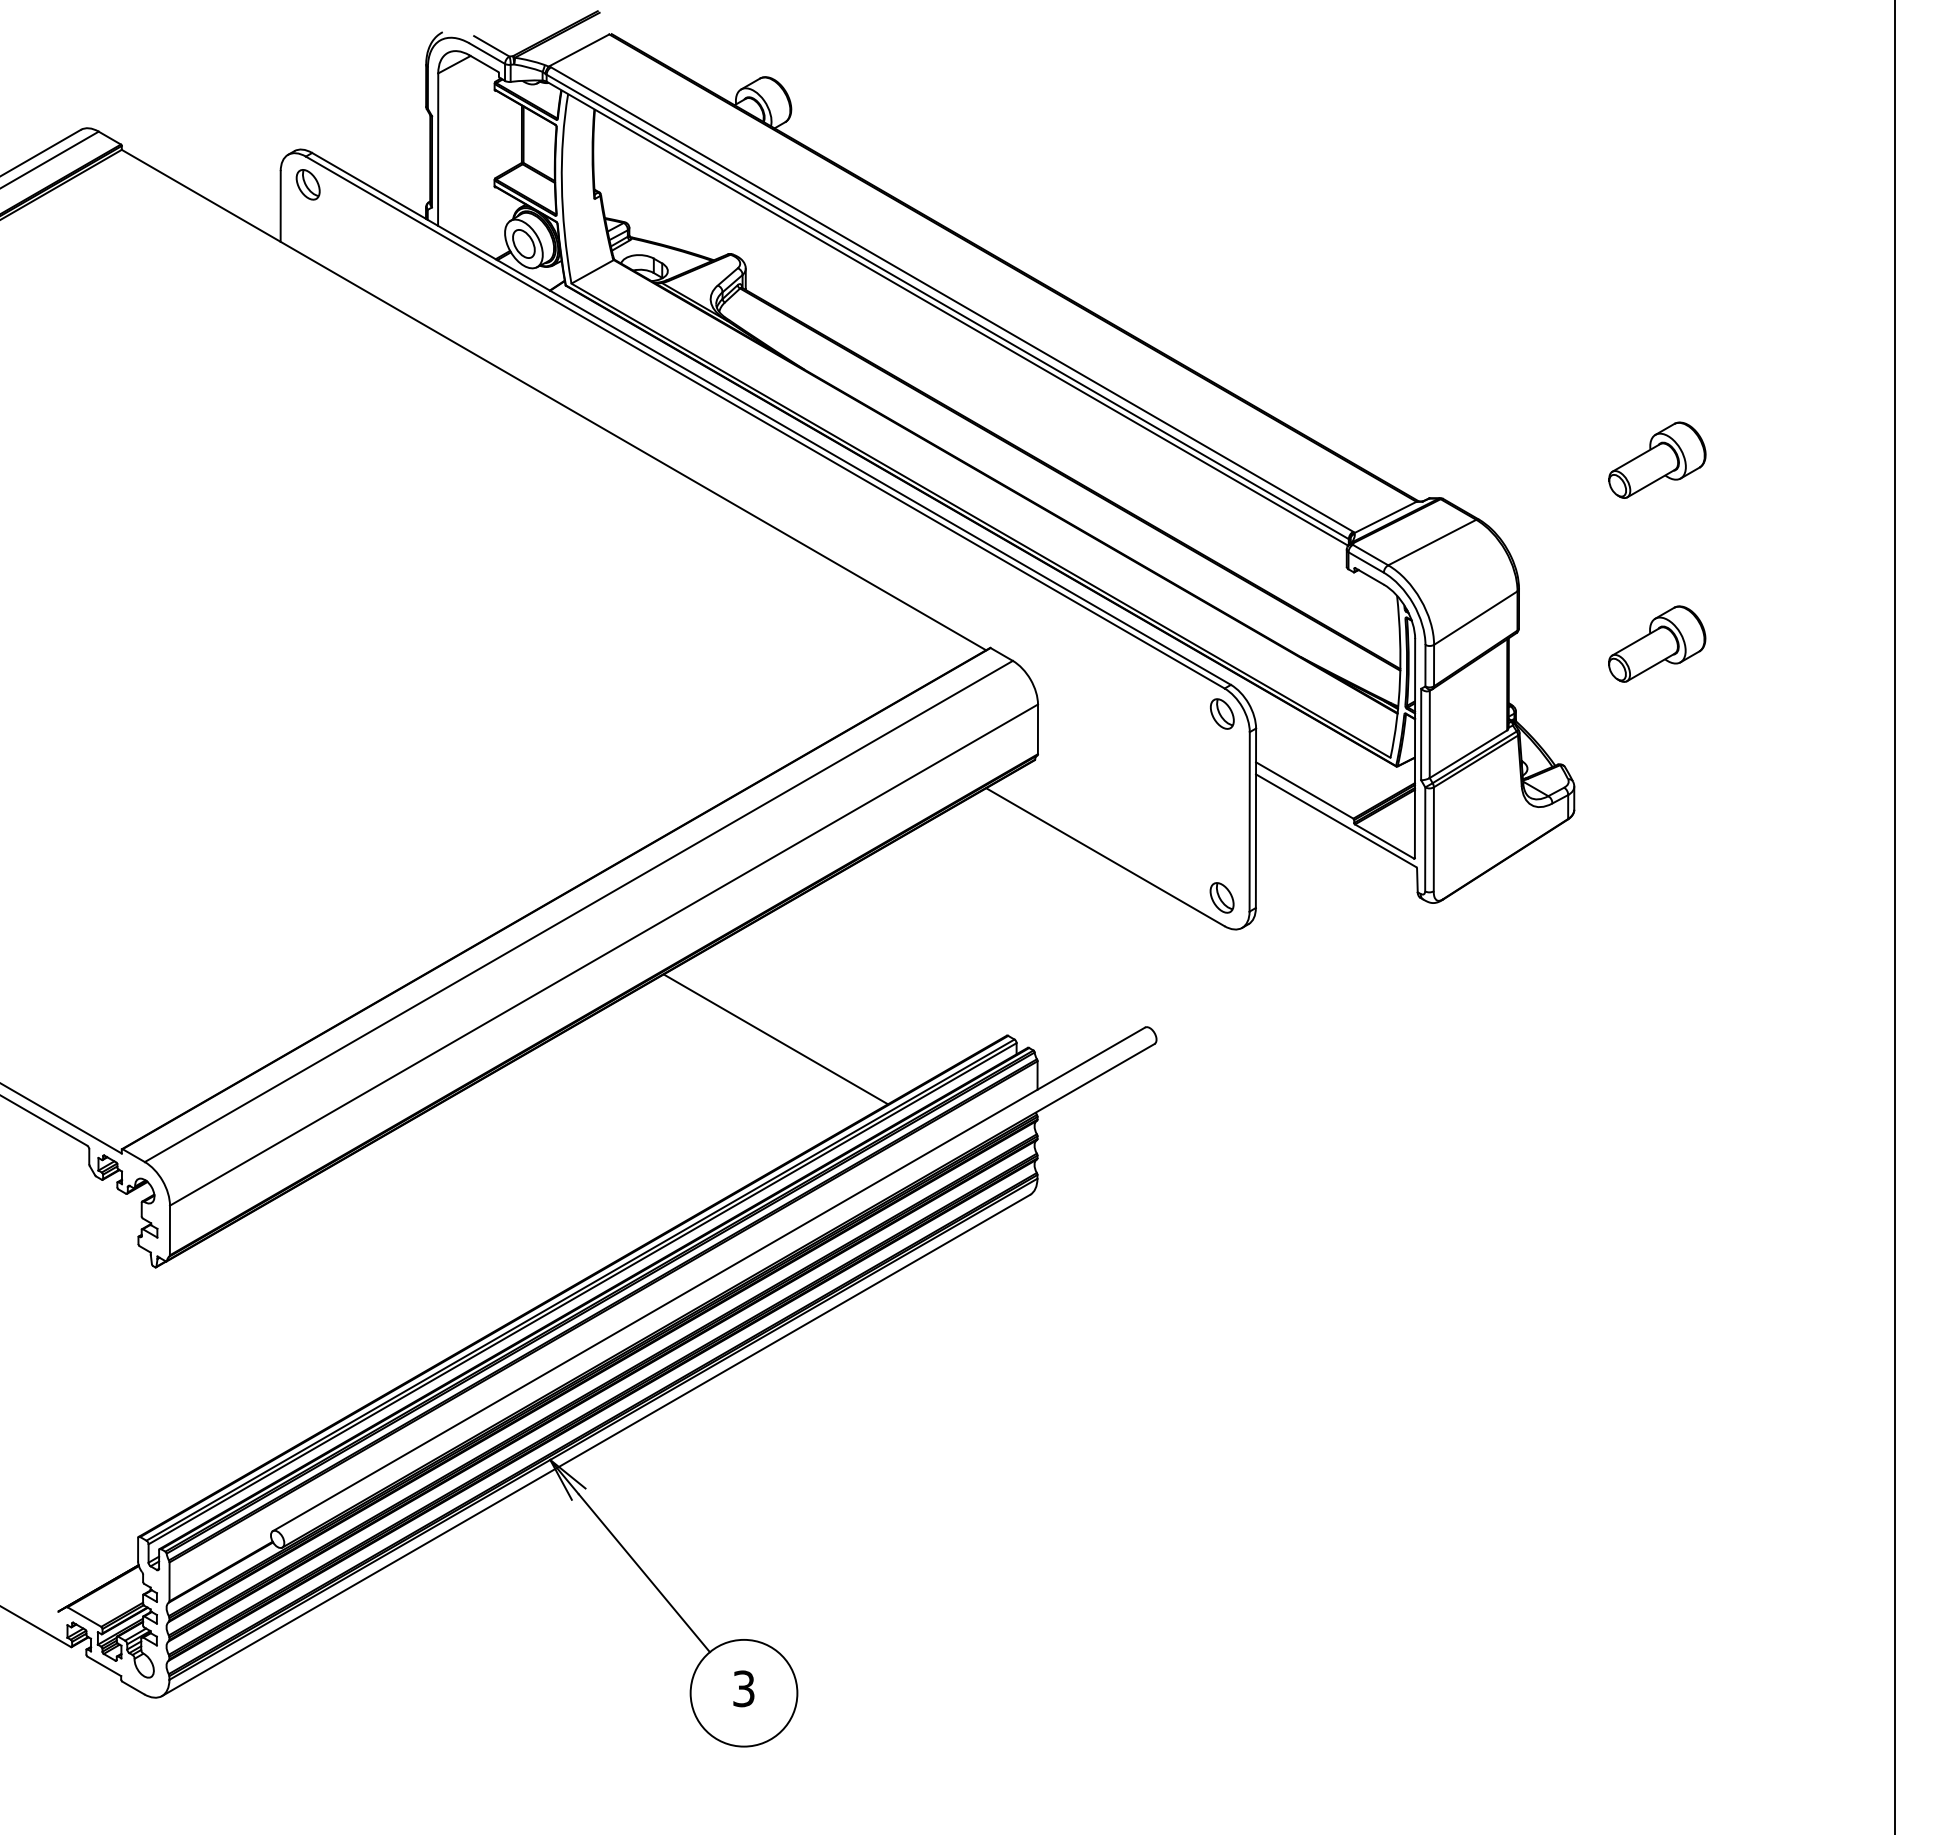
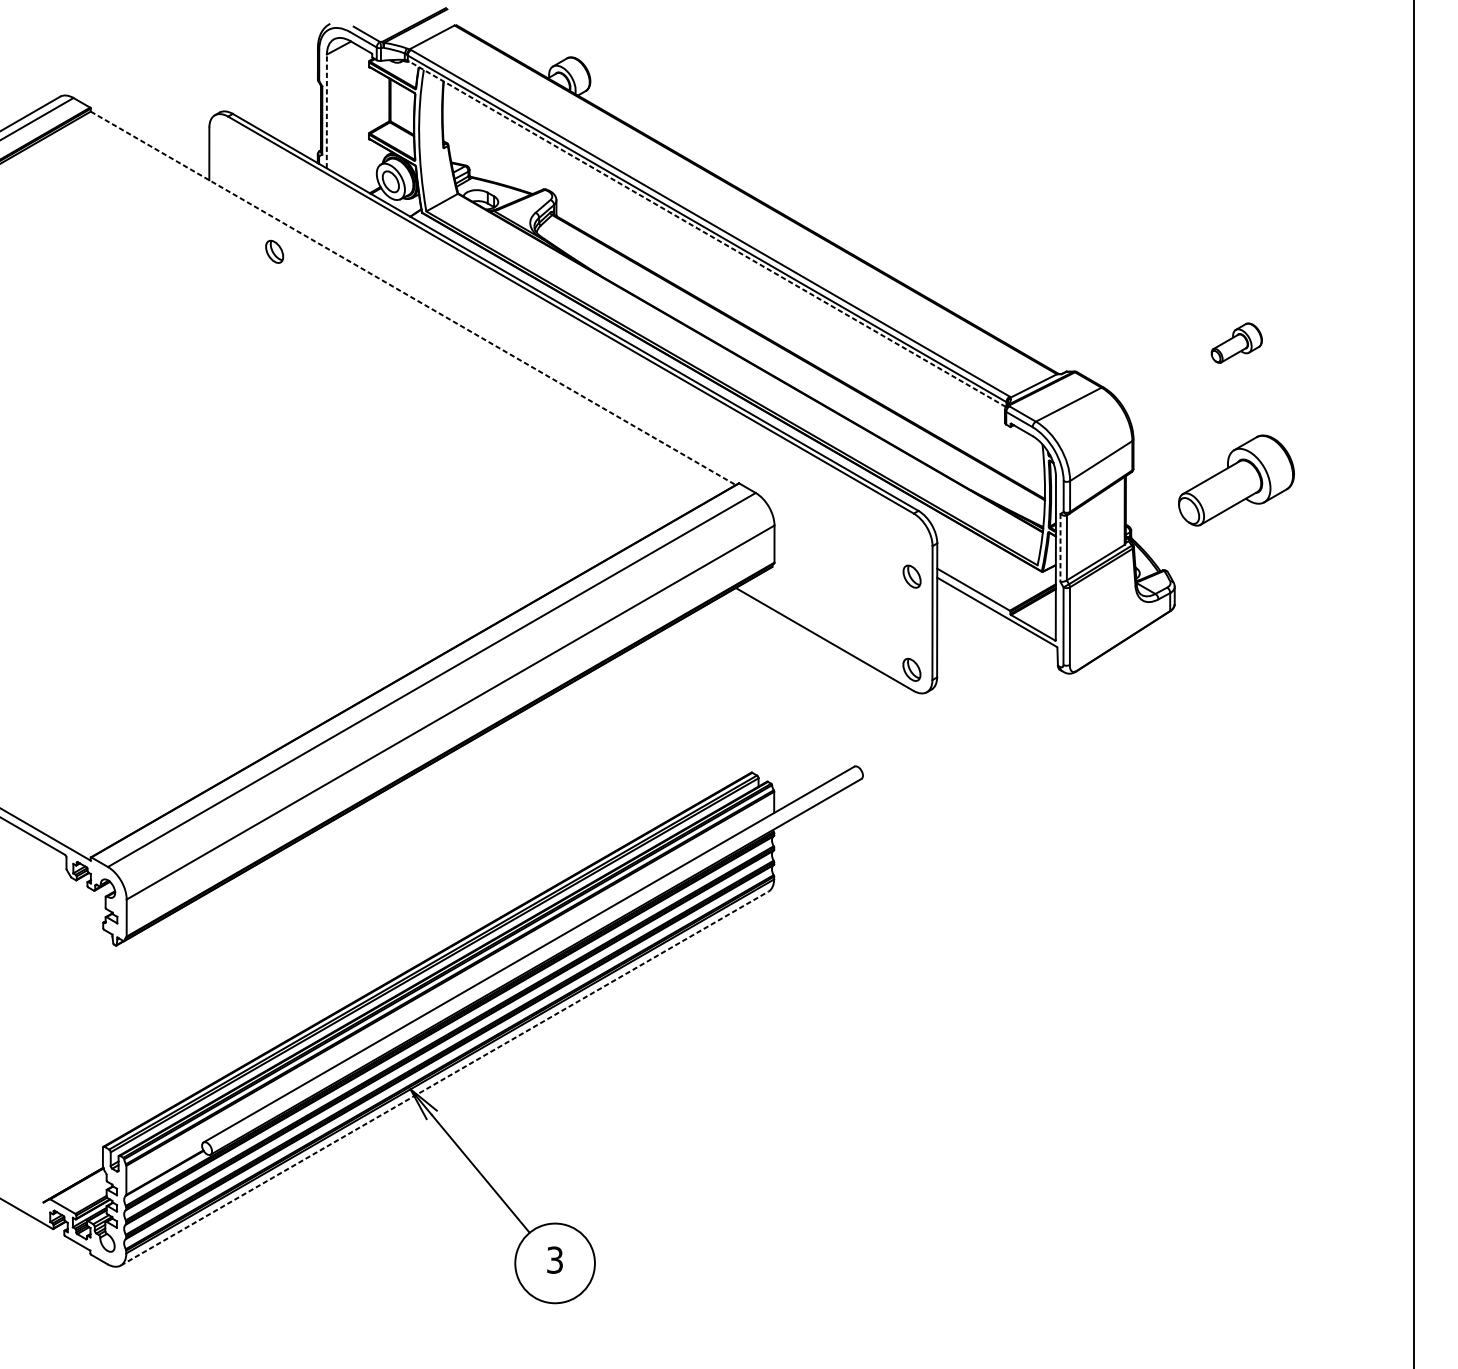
line: (438, 149) -> (327, 111), solid -> dashed
part: (307, 184) -> (274, 251), moved
line: (946, 313) -> (706, 233), solid -> dashed
line: (554, 400) -> (413, 298), solid -> dashed
part: (1657, 459) -> (1236, 342), size x0.7
part: (1657, 643) -> (1236, 480), size x1.6
part: (1222, 713) -> (912, 576), moved
line: (1421, 734) -> (1060, 547), solid -> dashed
line: (775, 1039) -> (578, 775), removed
line: (596, 1445) -> (445, 1078), solid -> dashed

